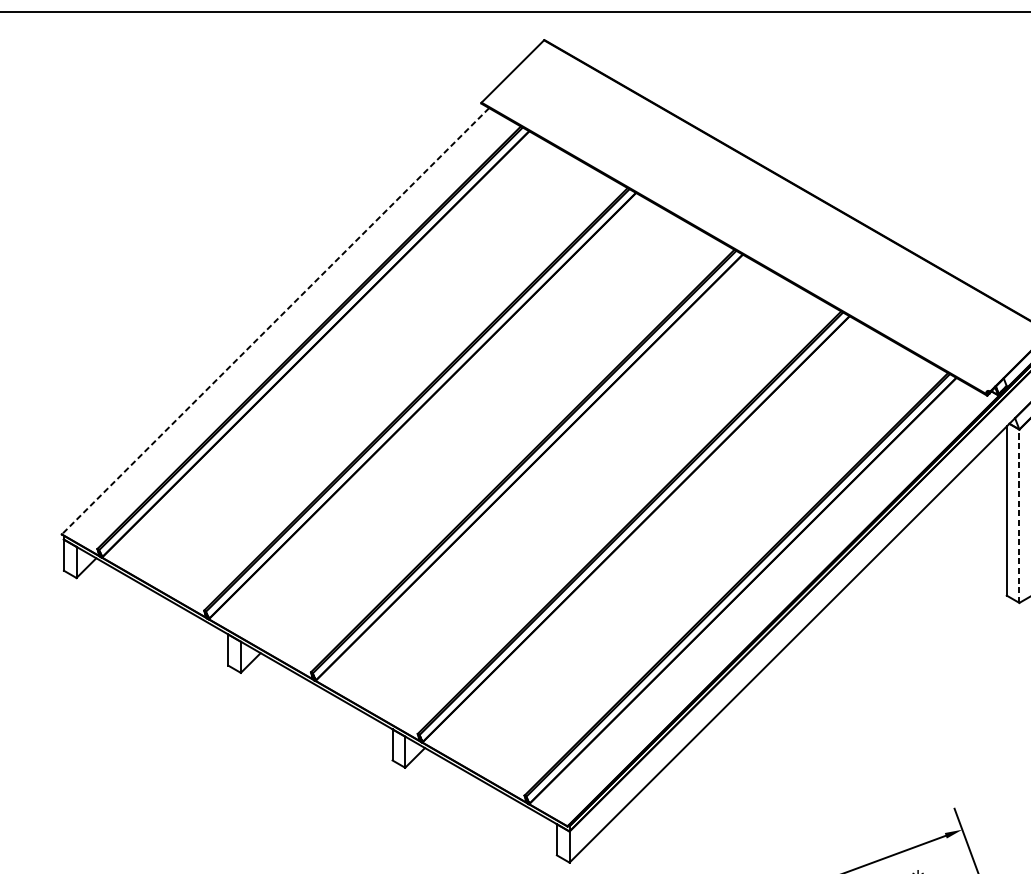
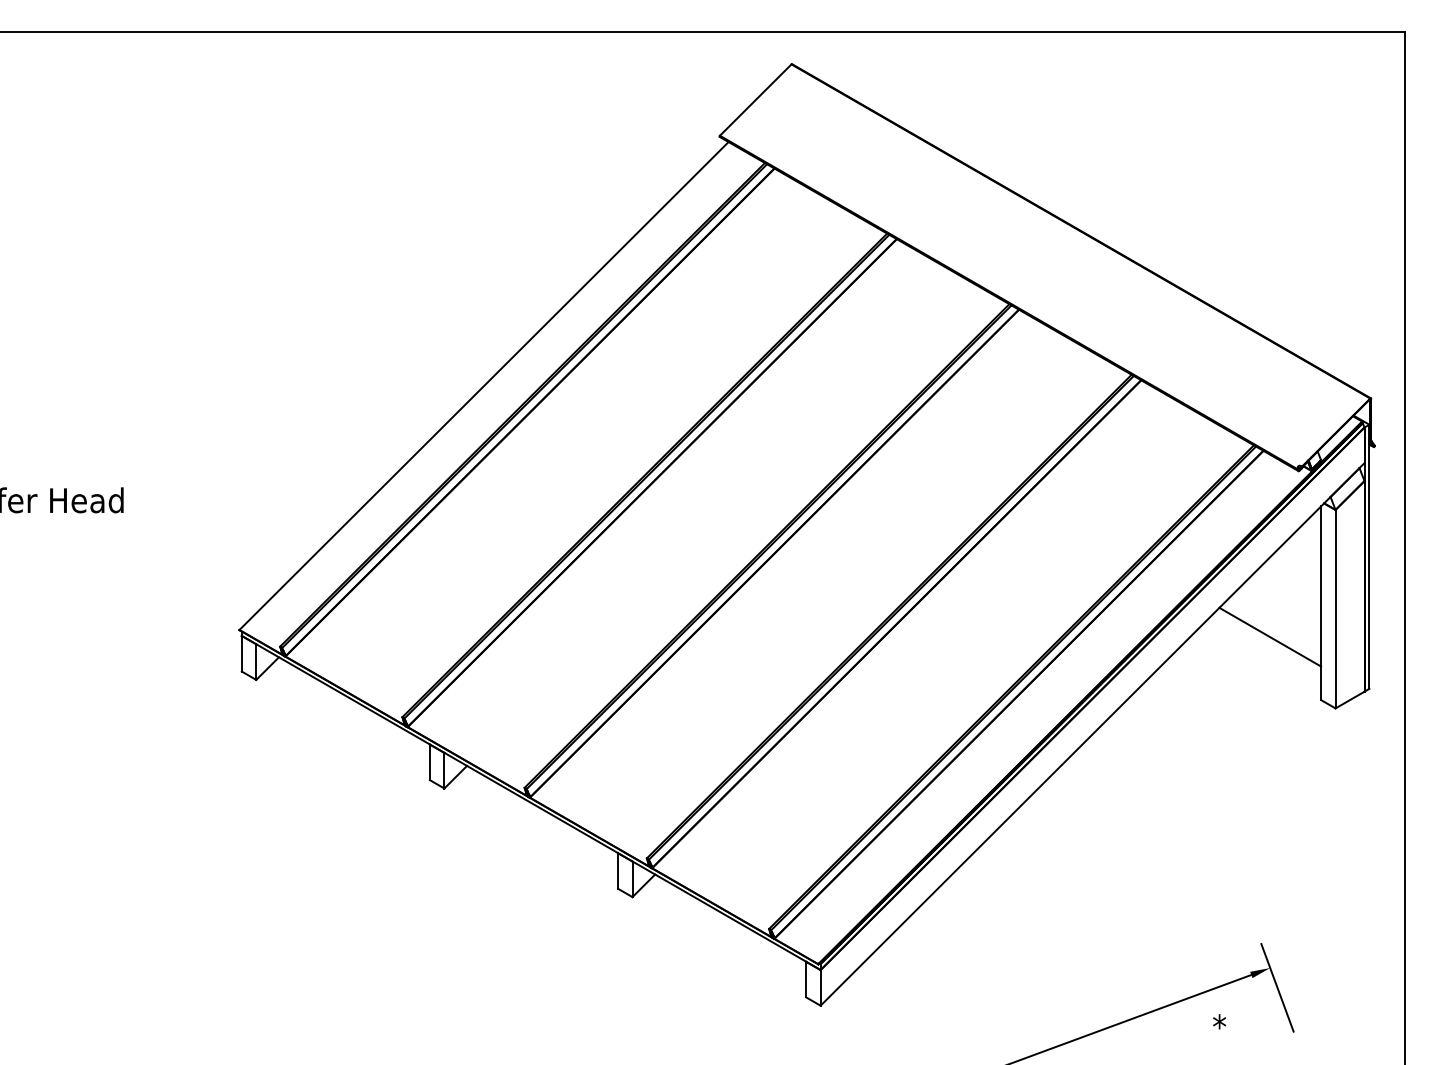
line: (275, 321) -> (483, 386), dashed -> solid
line: (1019, 515) -> (1335, 608), dashed -> solid
line: (962, 540) -> (1270, 636), added

